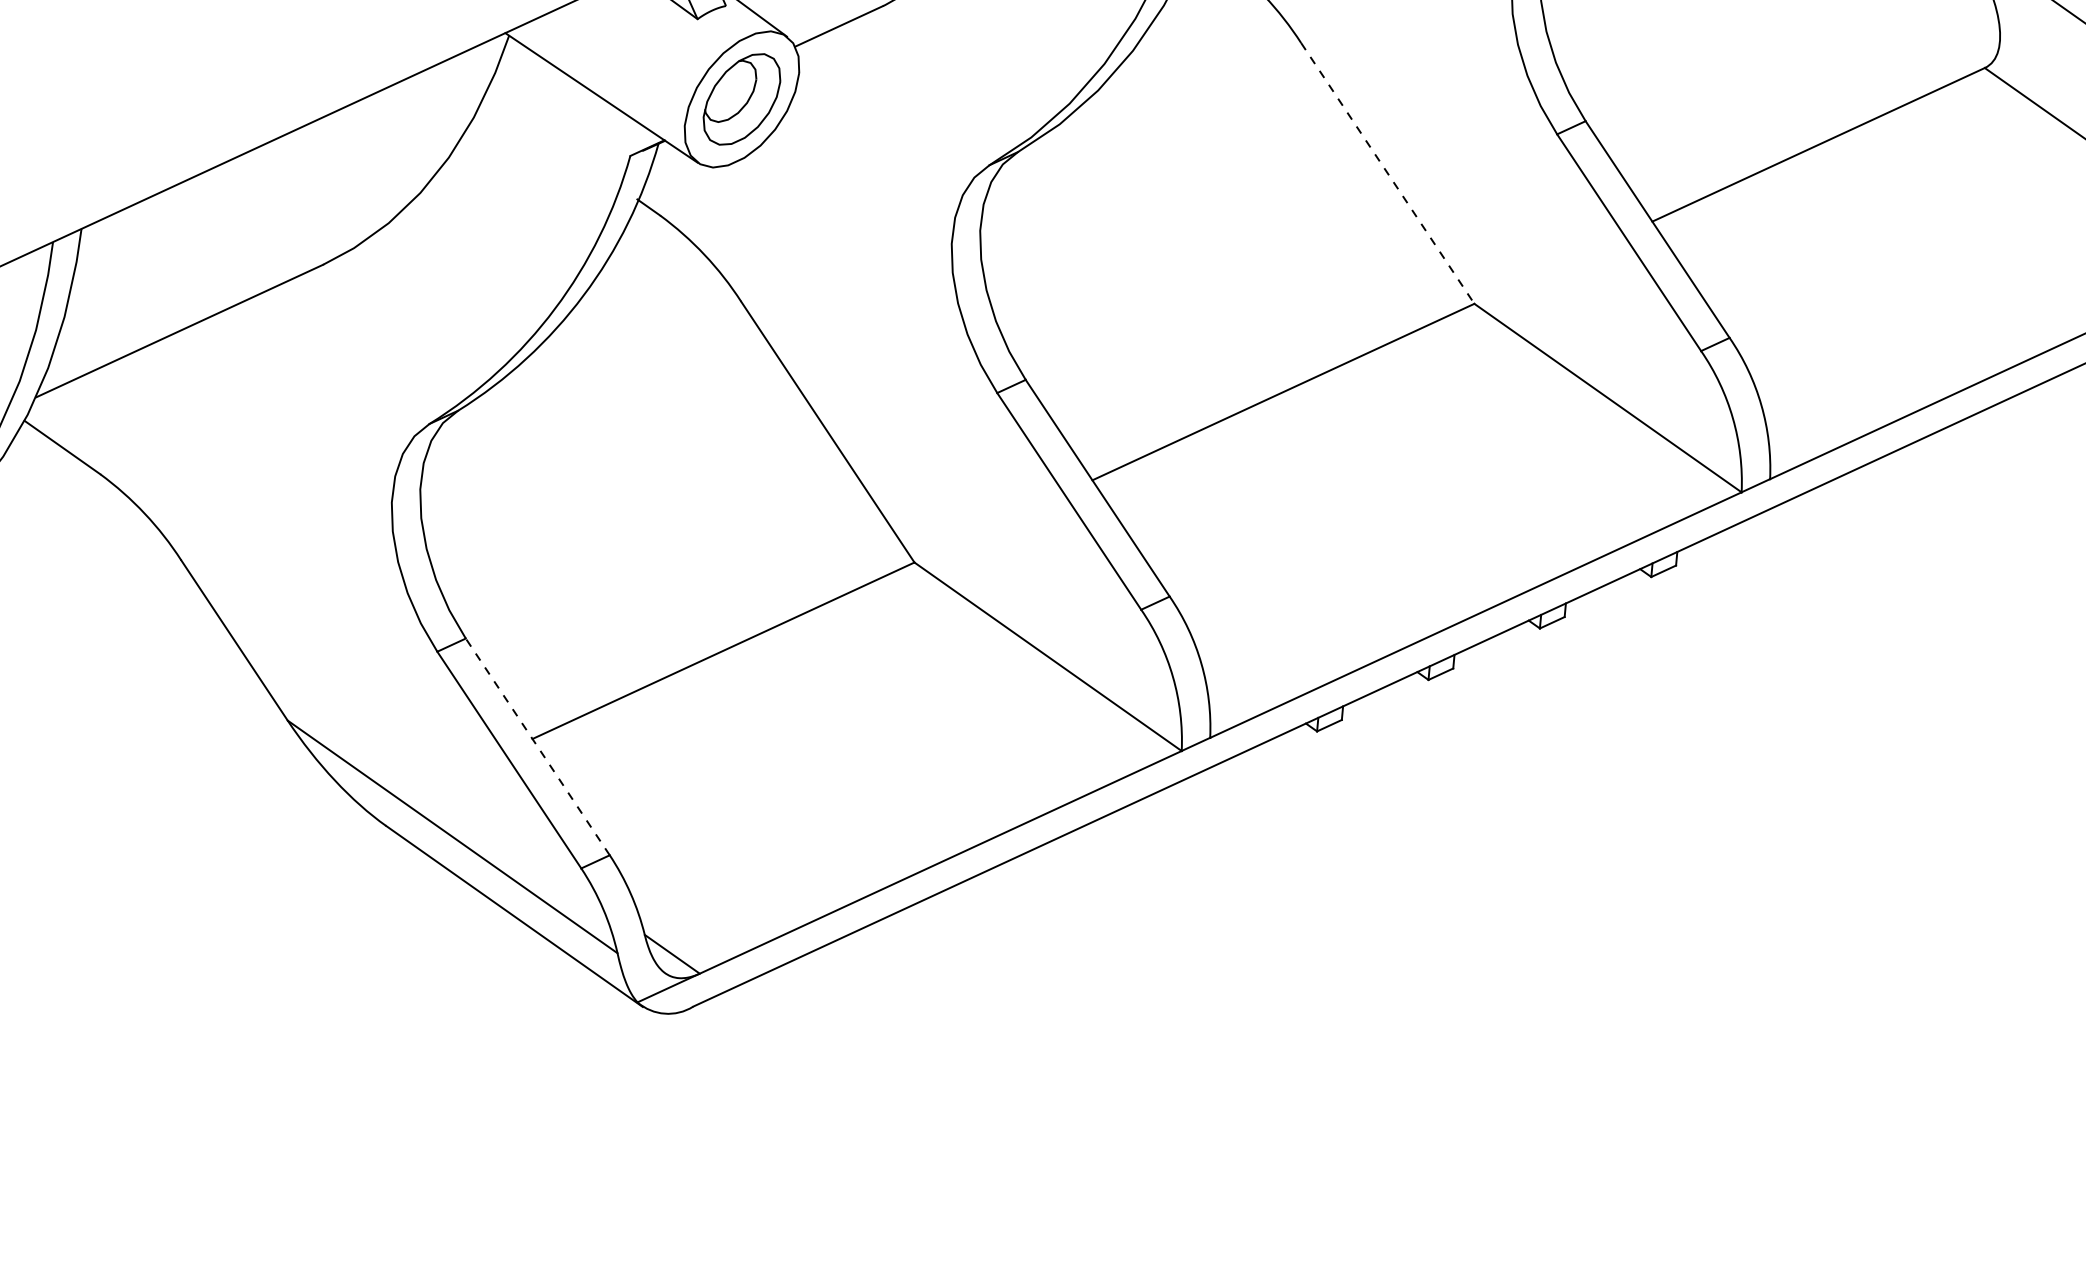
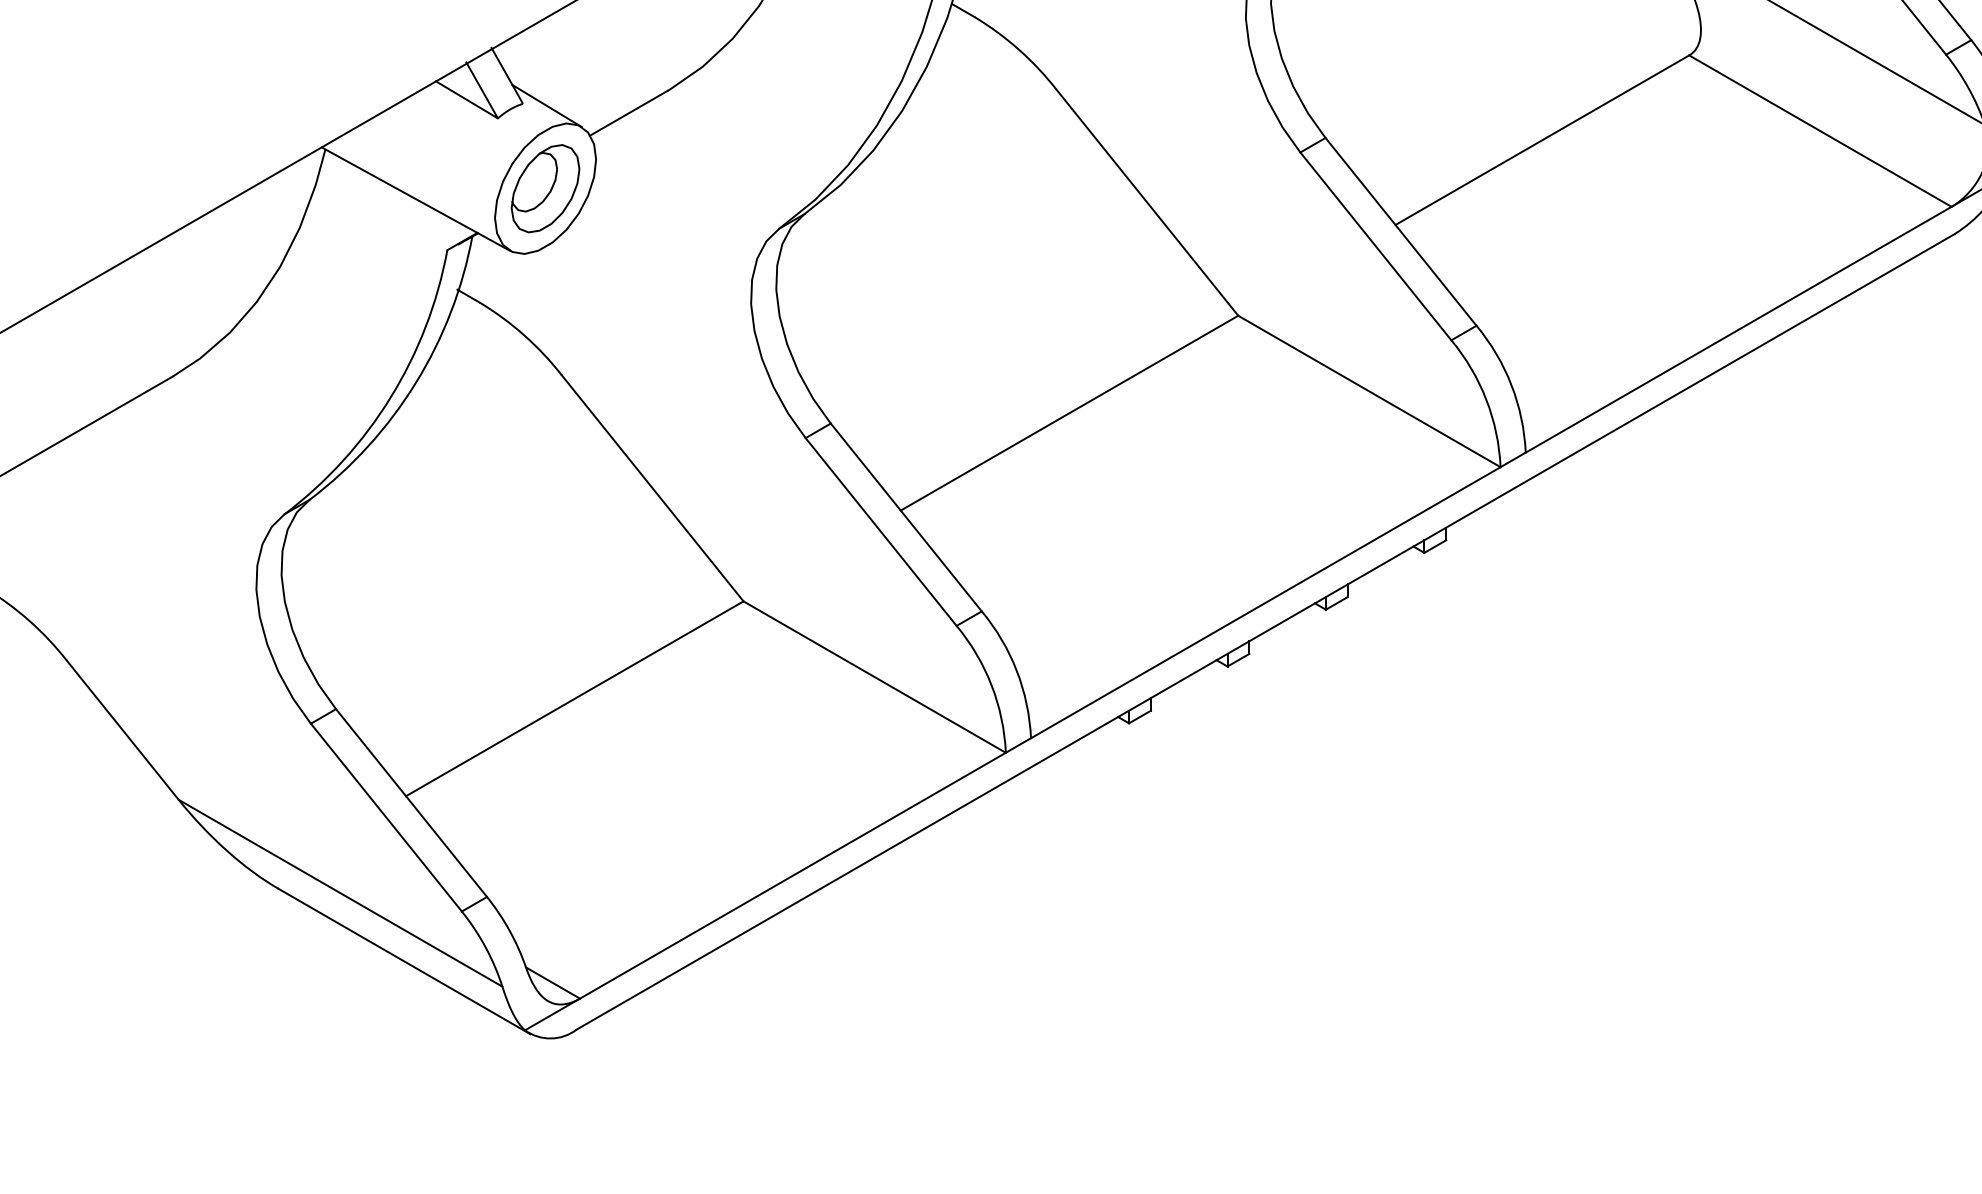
line: (1387, 173) -> (1147, 202), dashed -> solid
line: (537, 746) -> (411, 802), dashed -> solid

